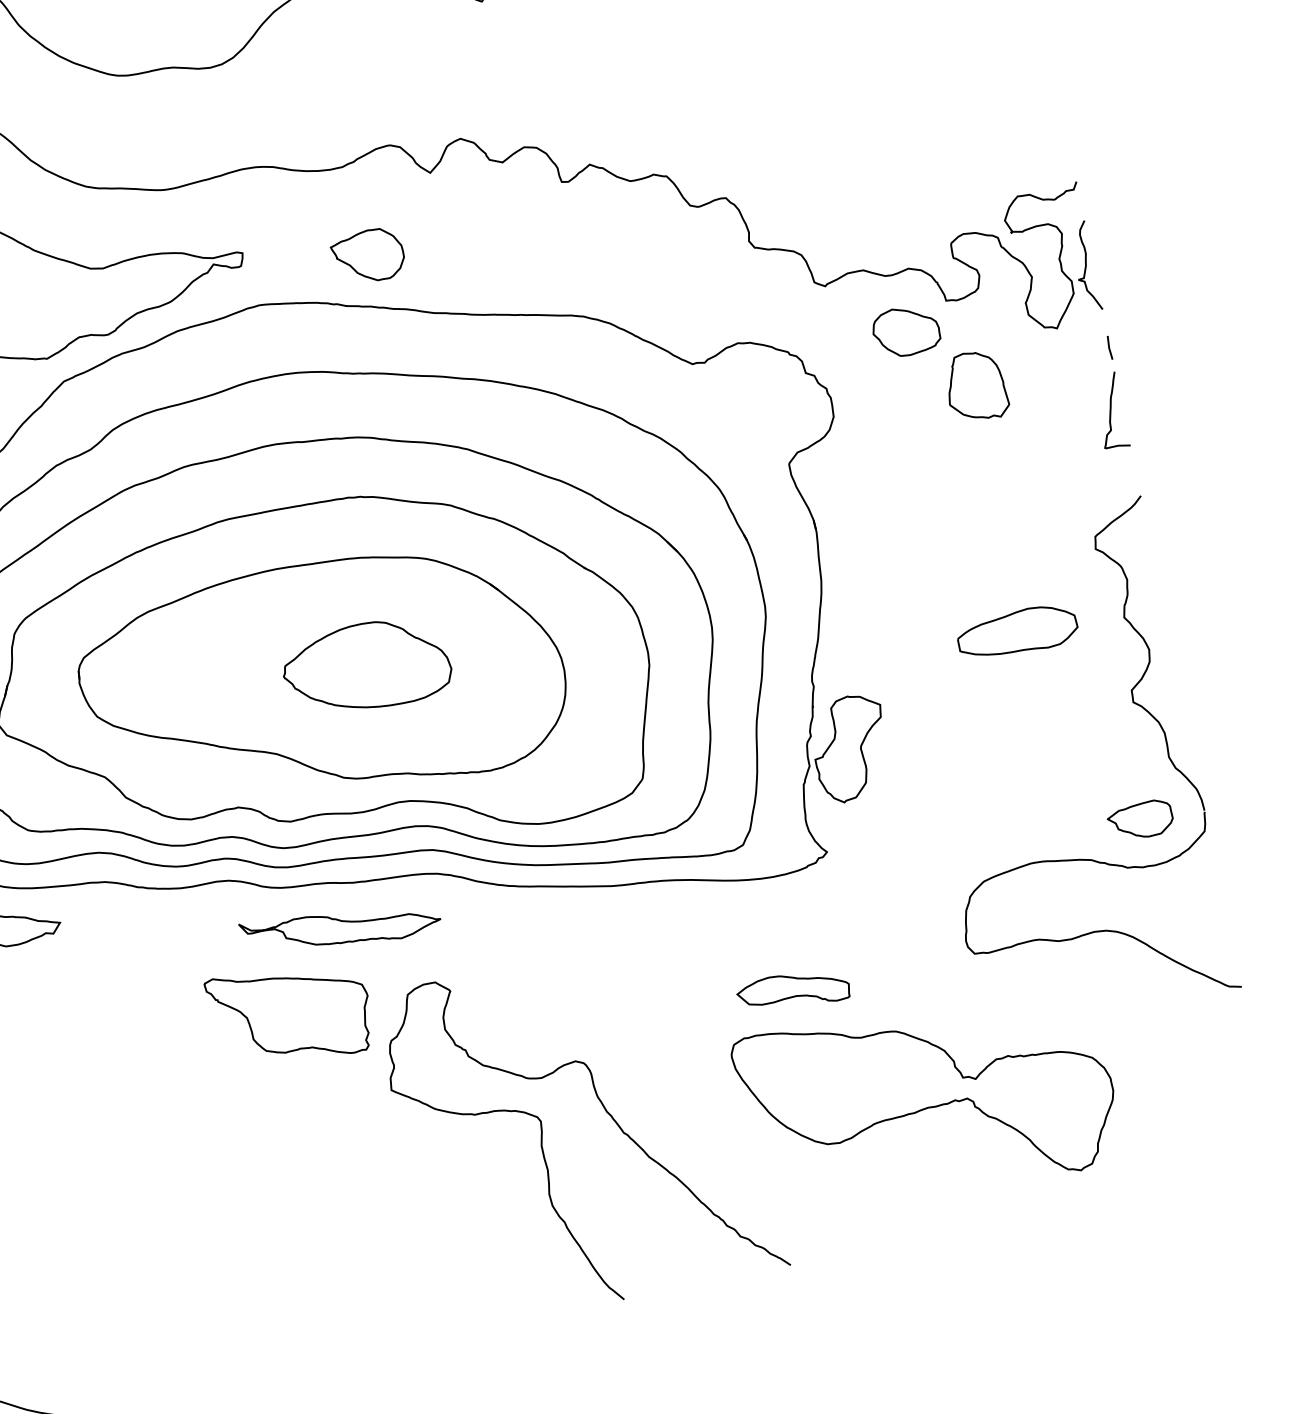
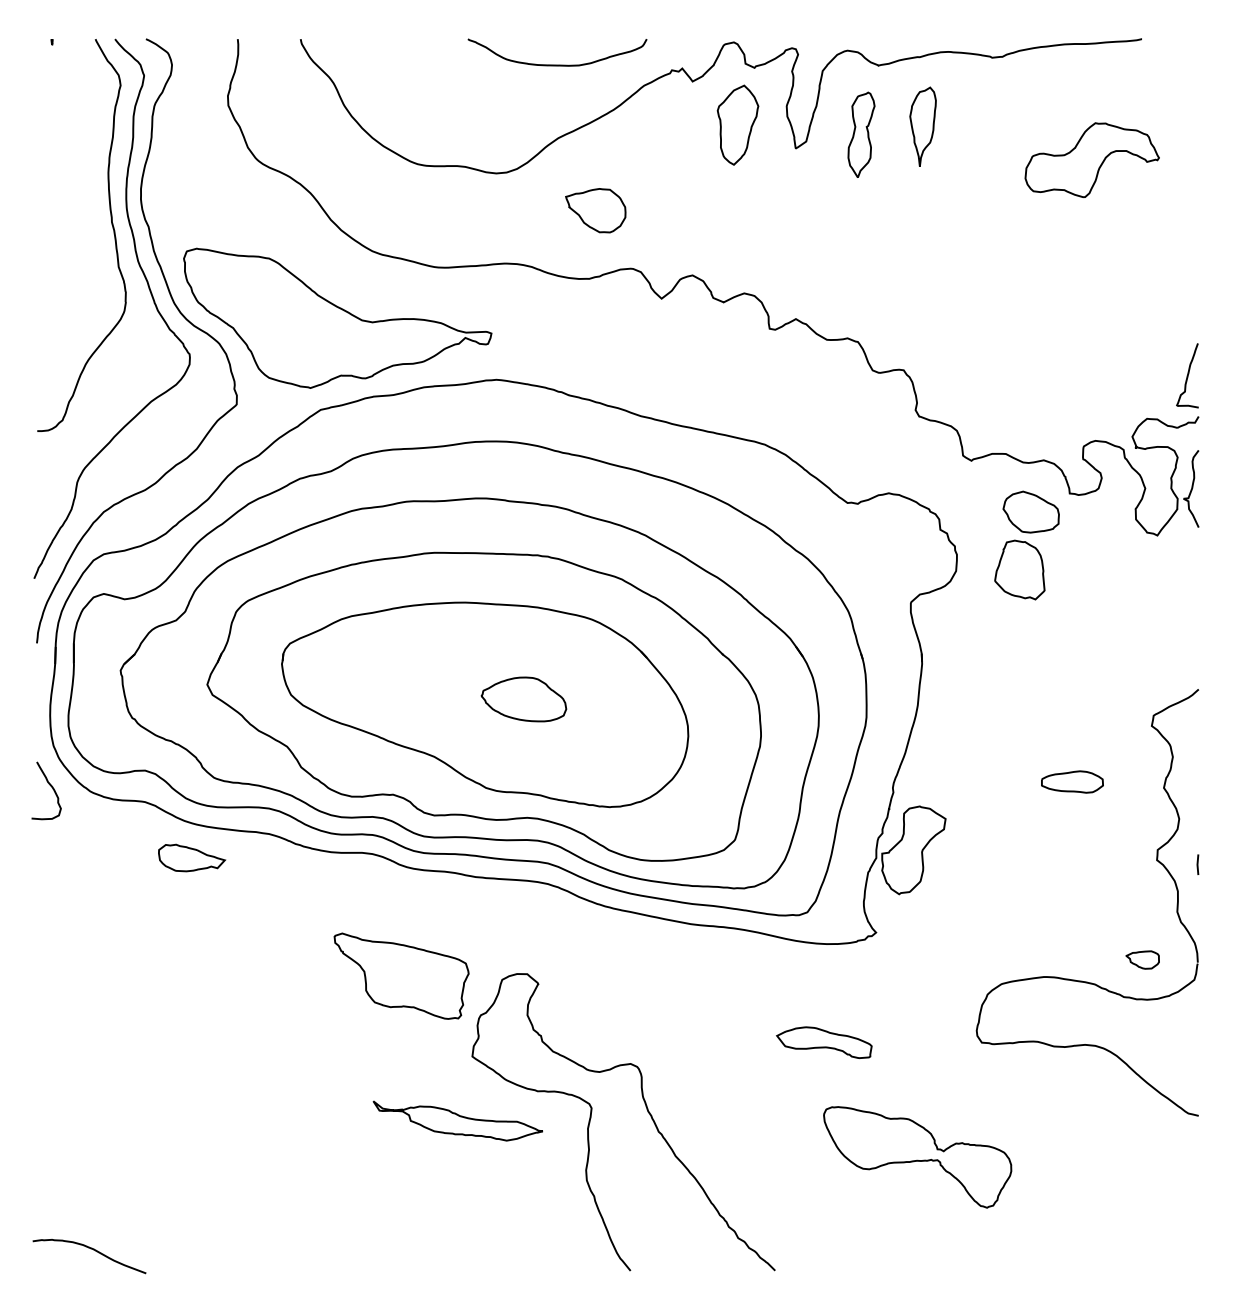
part: (367, 256) -> (595, 210), moved
line: (1109, 347) -> (1197, 864), moved
part: (975, 385) -> (1019, 569), moved
curve: (1110, 411) -> (1187, 375), moved
part: (1017, 631) -> (1072, 781), size x0.6
part: (365, 667) -> (523, 699), size x0.6
part: (1140, 820) -> (1142, 959), size x0.6
part: (340, 926) -> (457, 1120), moved
part: (927, 1101) -> (917, 1157), size x0.6

